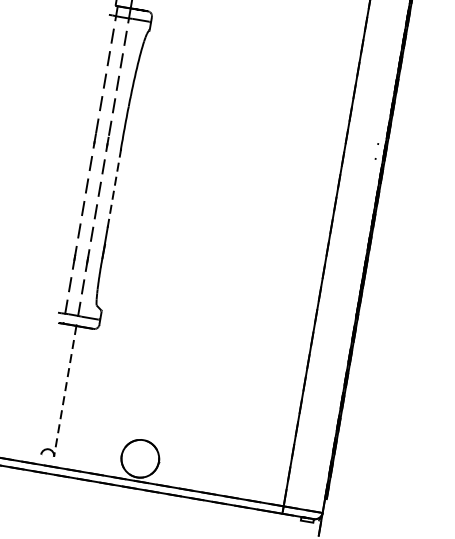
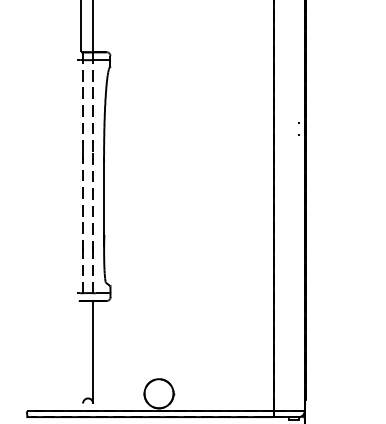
line: (115, 186) -> (104, 189), dashed -> solid
line: (65, 391) -> (93, 352), dashed -> solid

